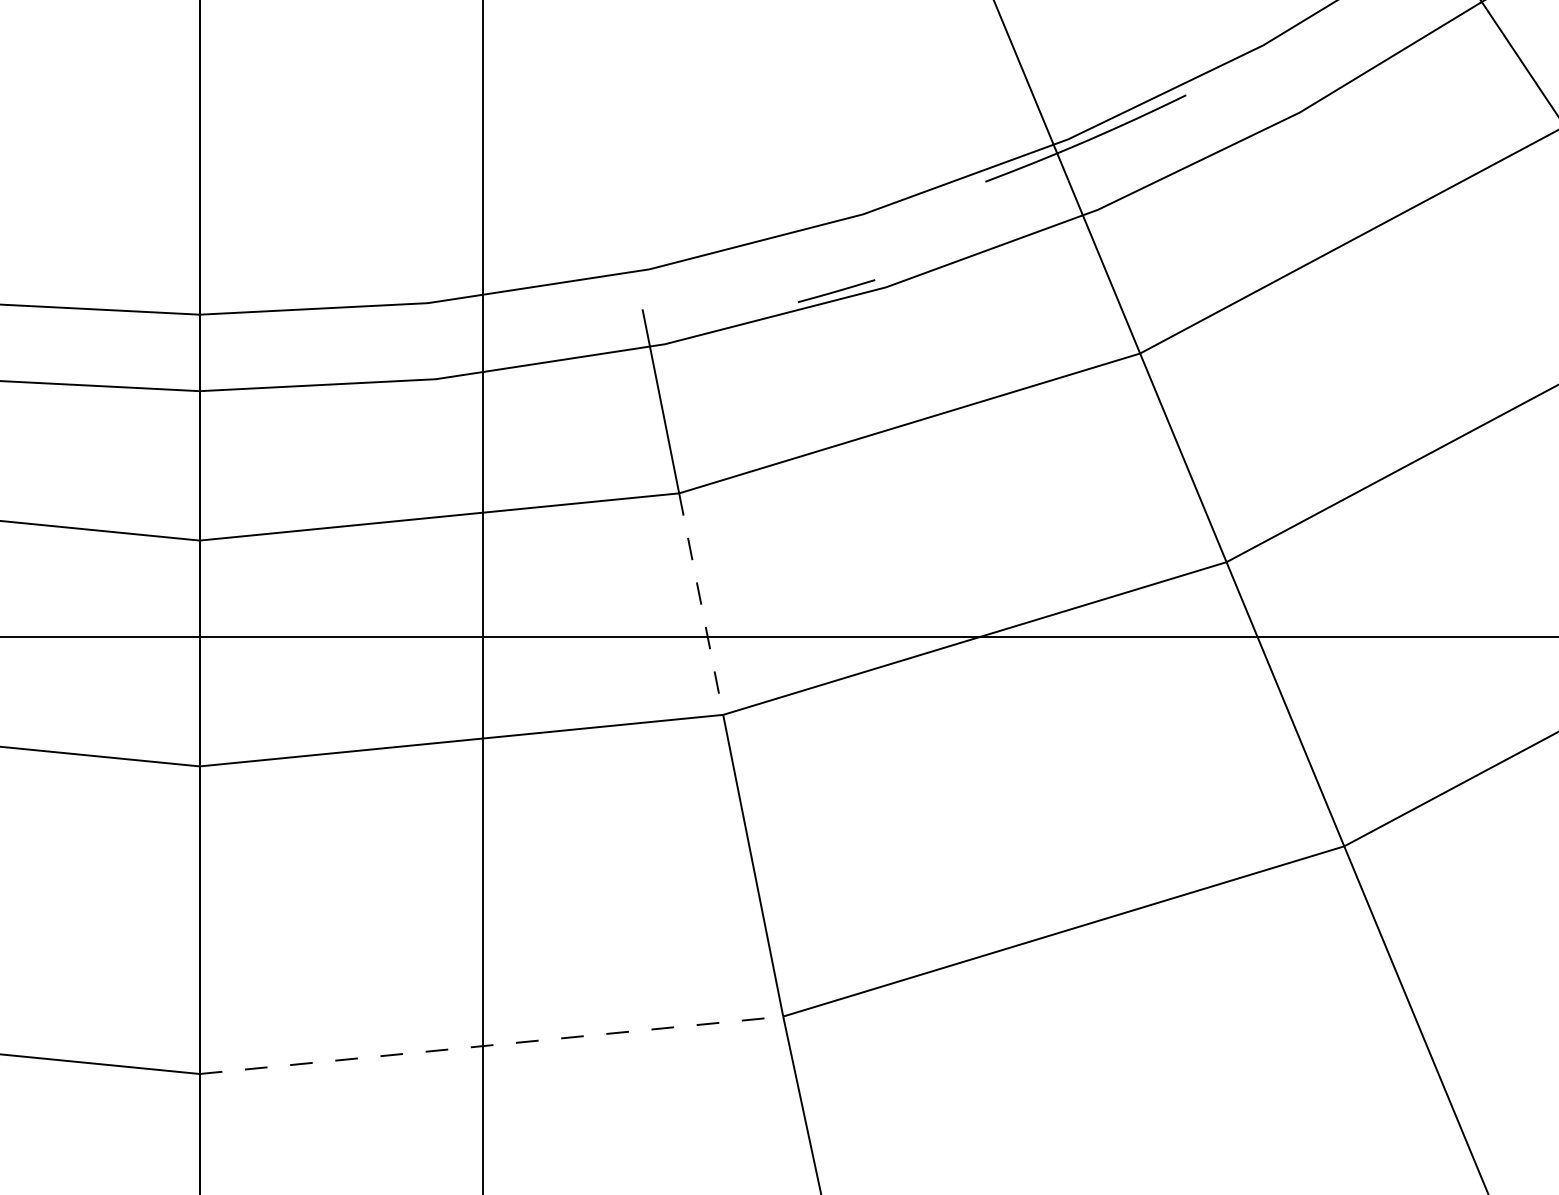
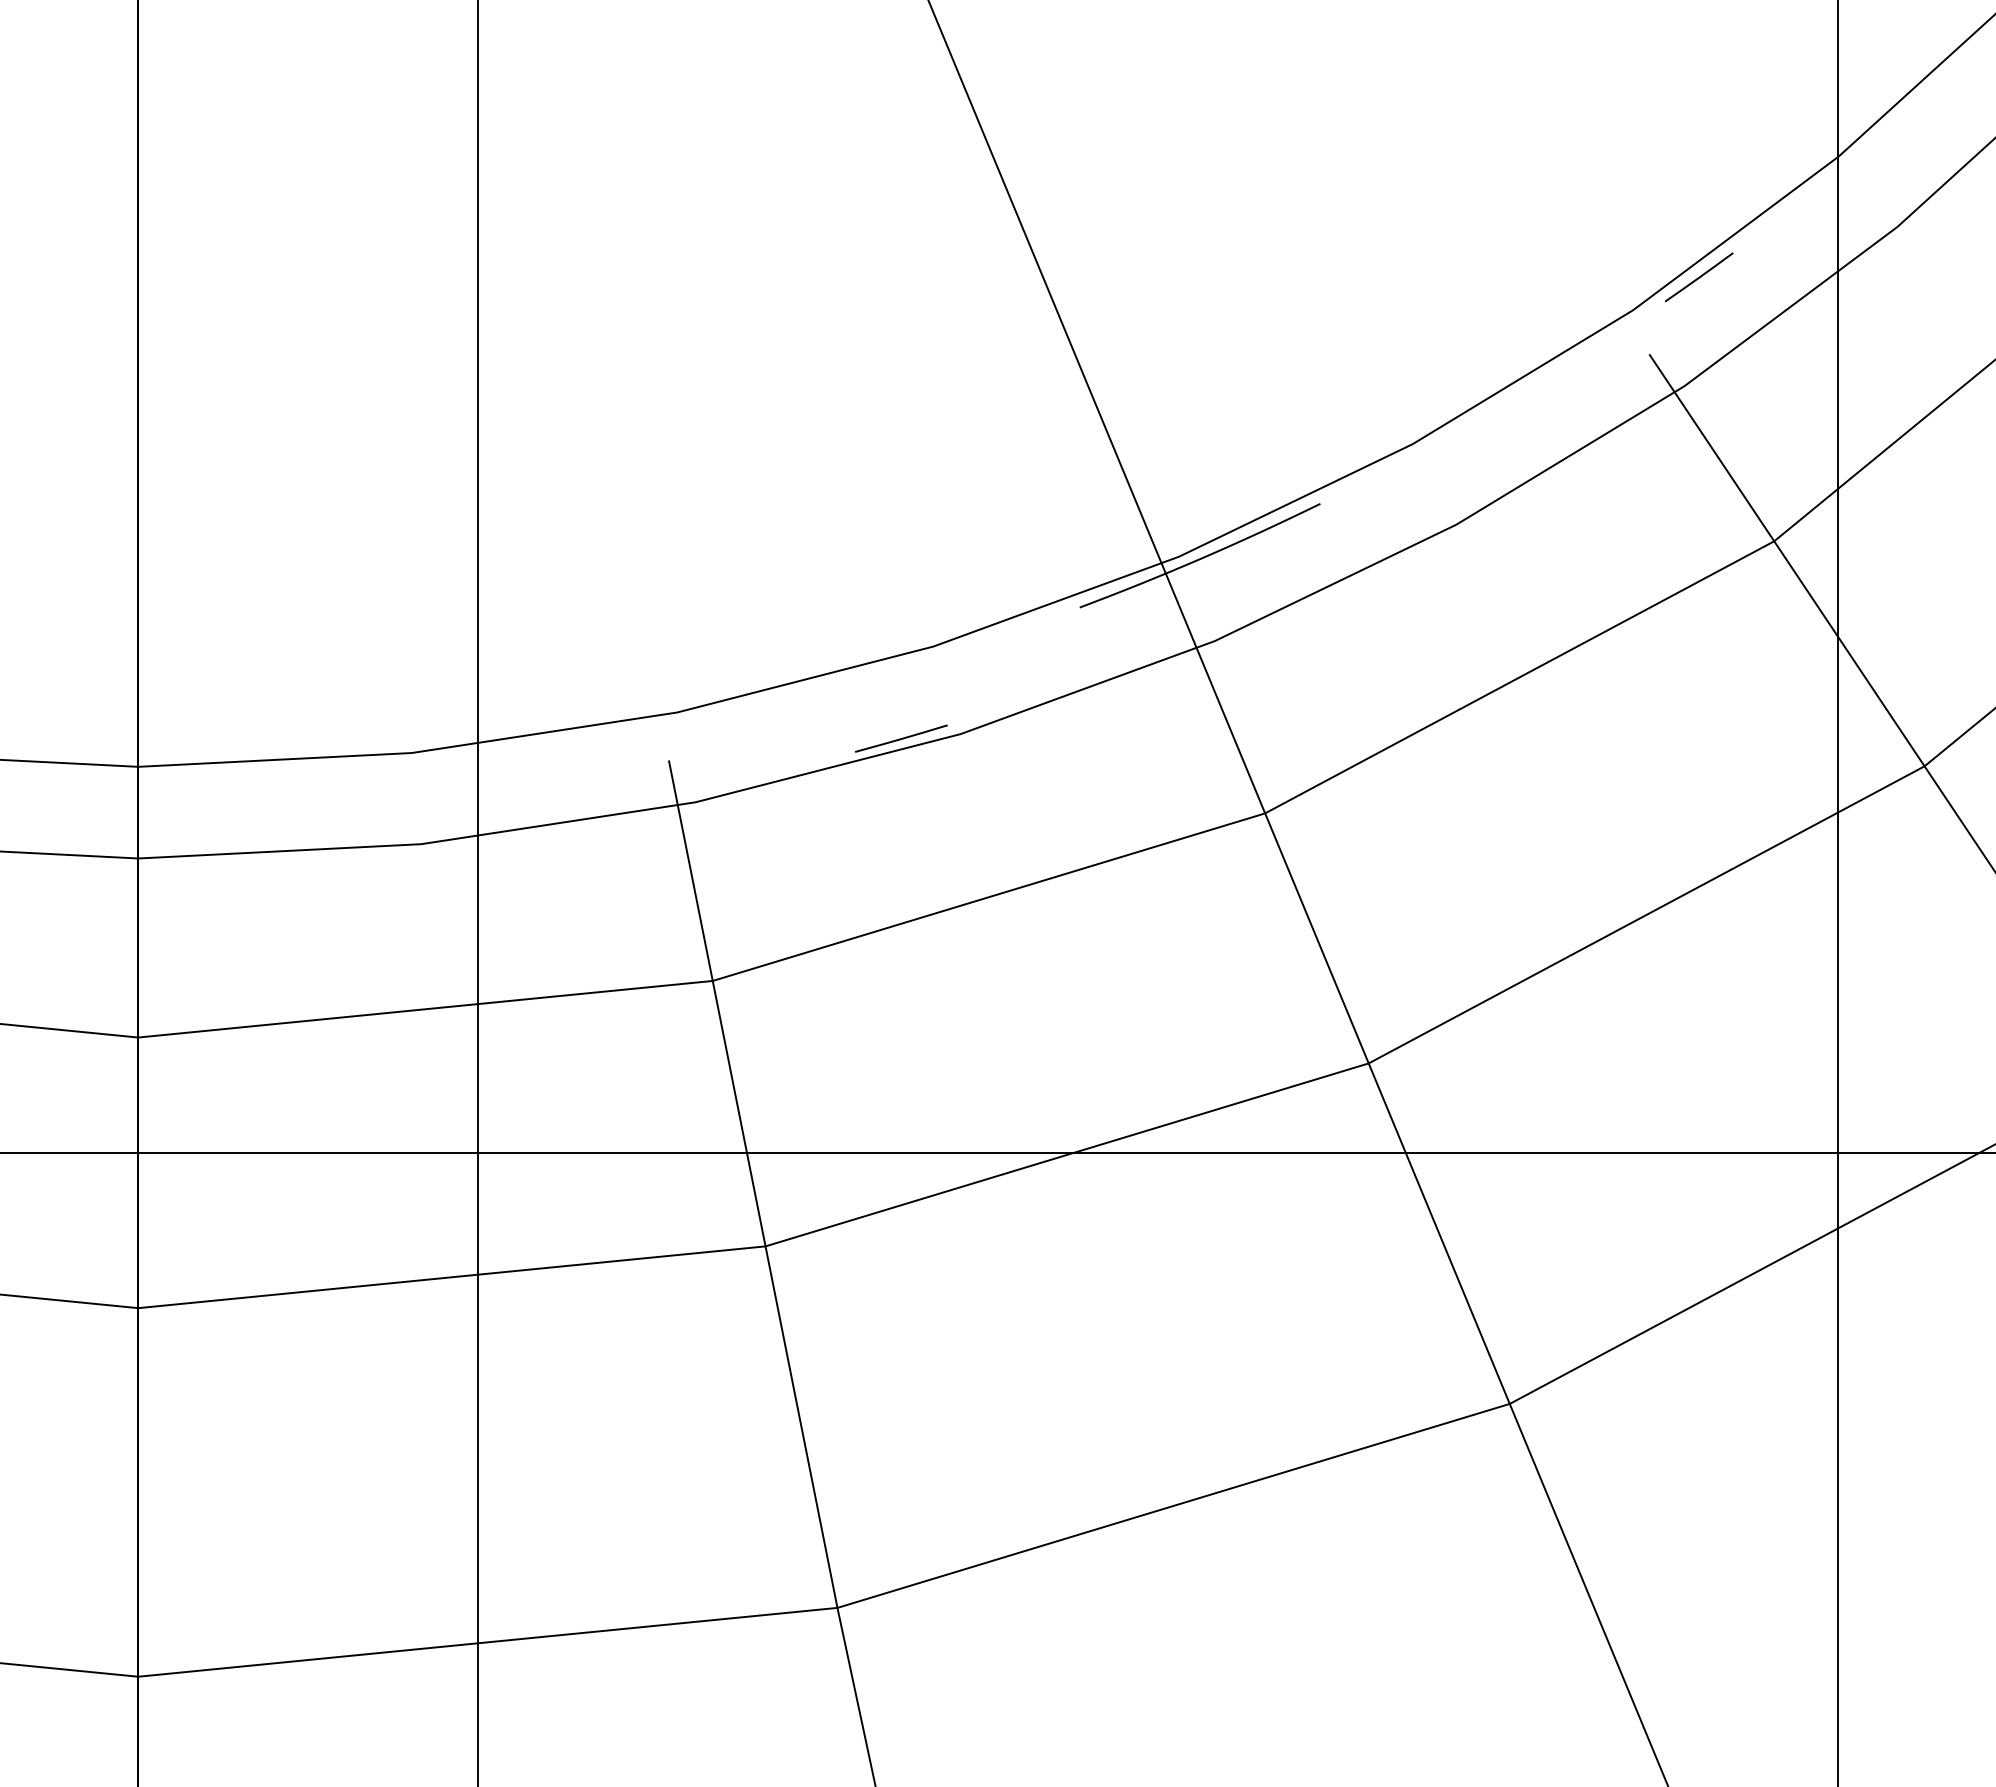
line: (701, 604) -> (739, 1114), dashed -> solid
line: (492, 1045) -> (488, 1642), dashed -> solid

